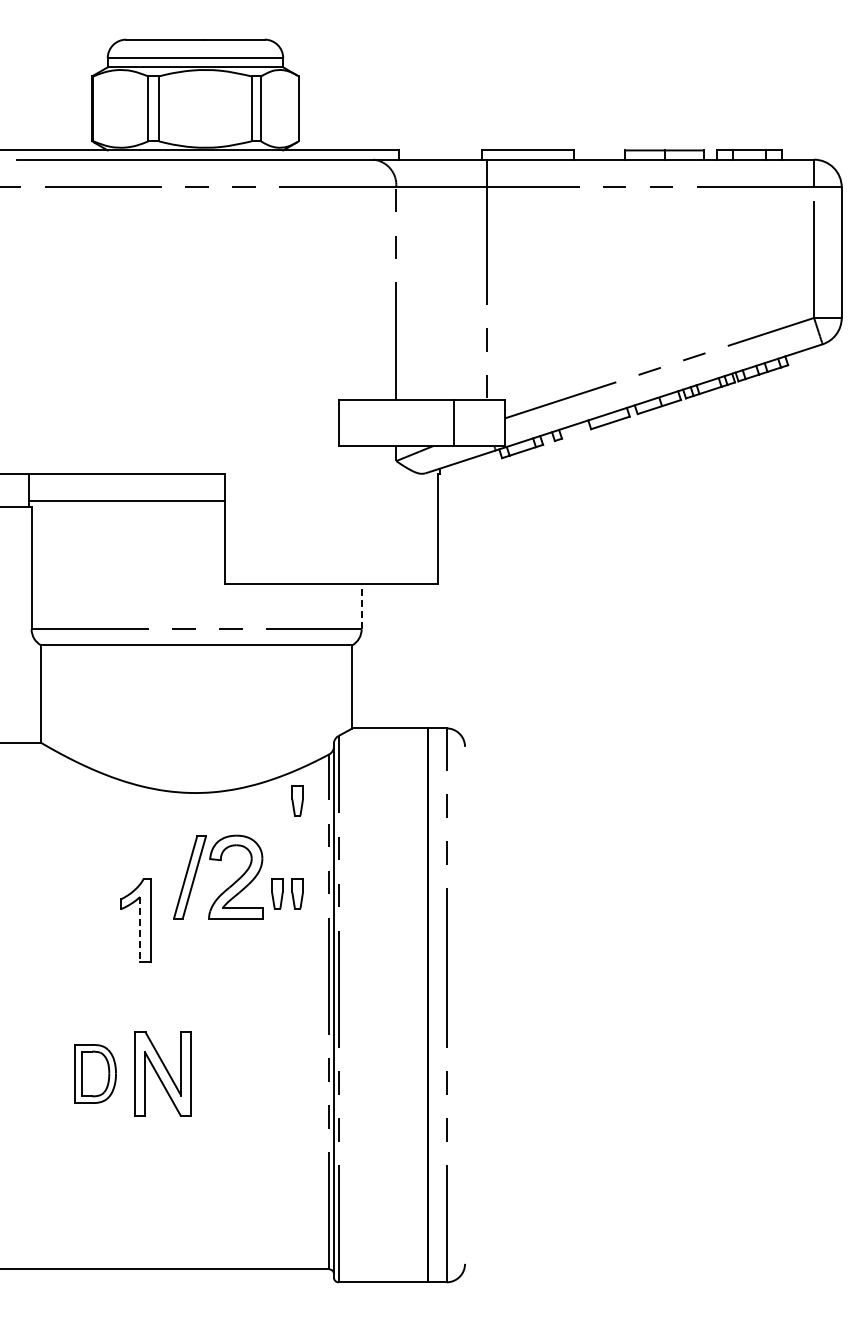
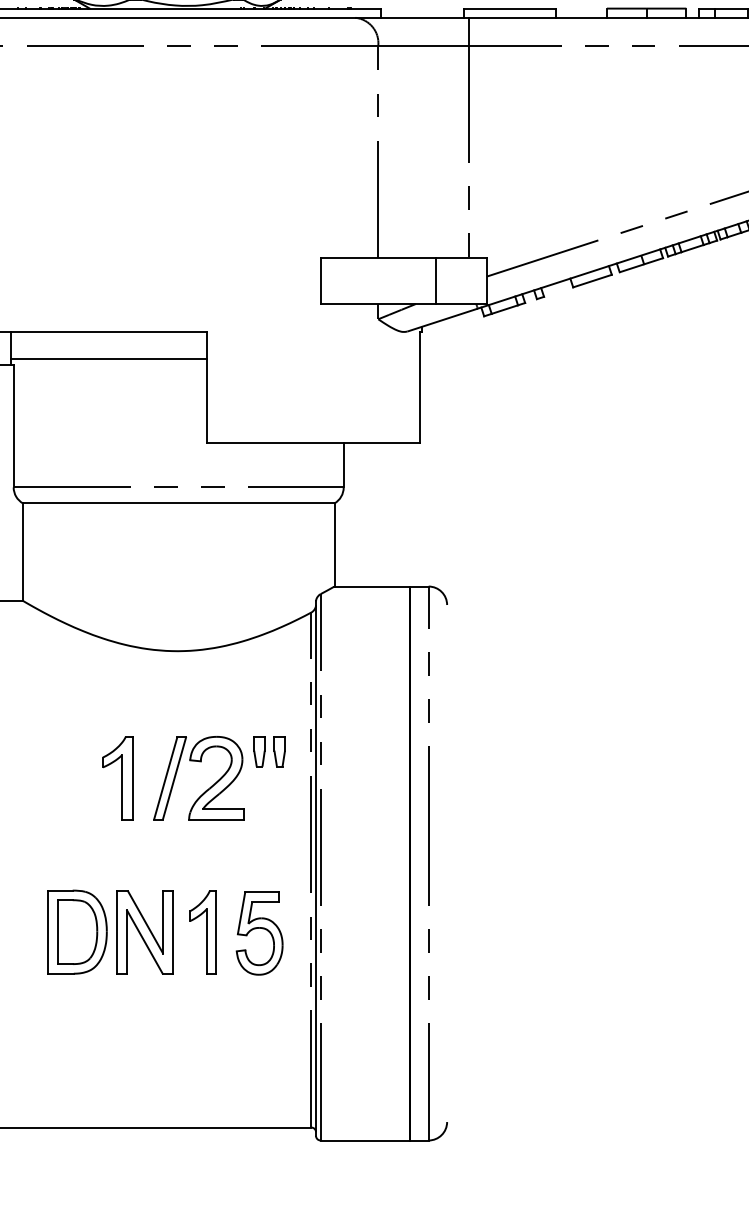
line: (361, 606) -> (343, 464), dashed -> solid
part: (297, 800) -> (279, 658), removed
part: (226, 888) -> (206, 789), moved
line: (140, 929) -> (122, 787), dashed -> solid
part: (95, 1073) -> (77, 931), size x1.43
part: (220, 1073) -> (202, 931), added
part: (277, 1075) -> (259, 933), added

